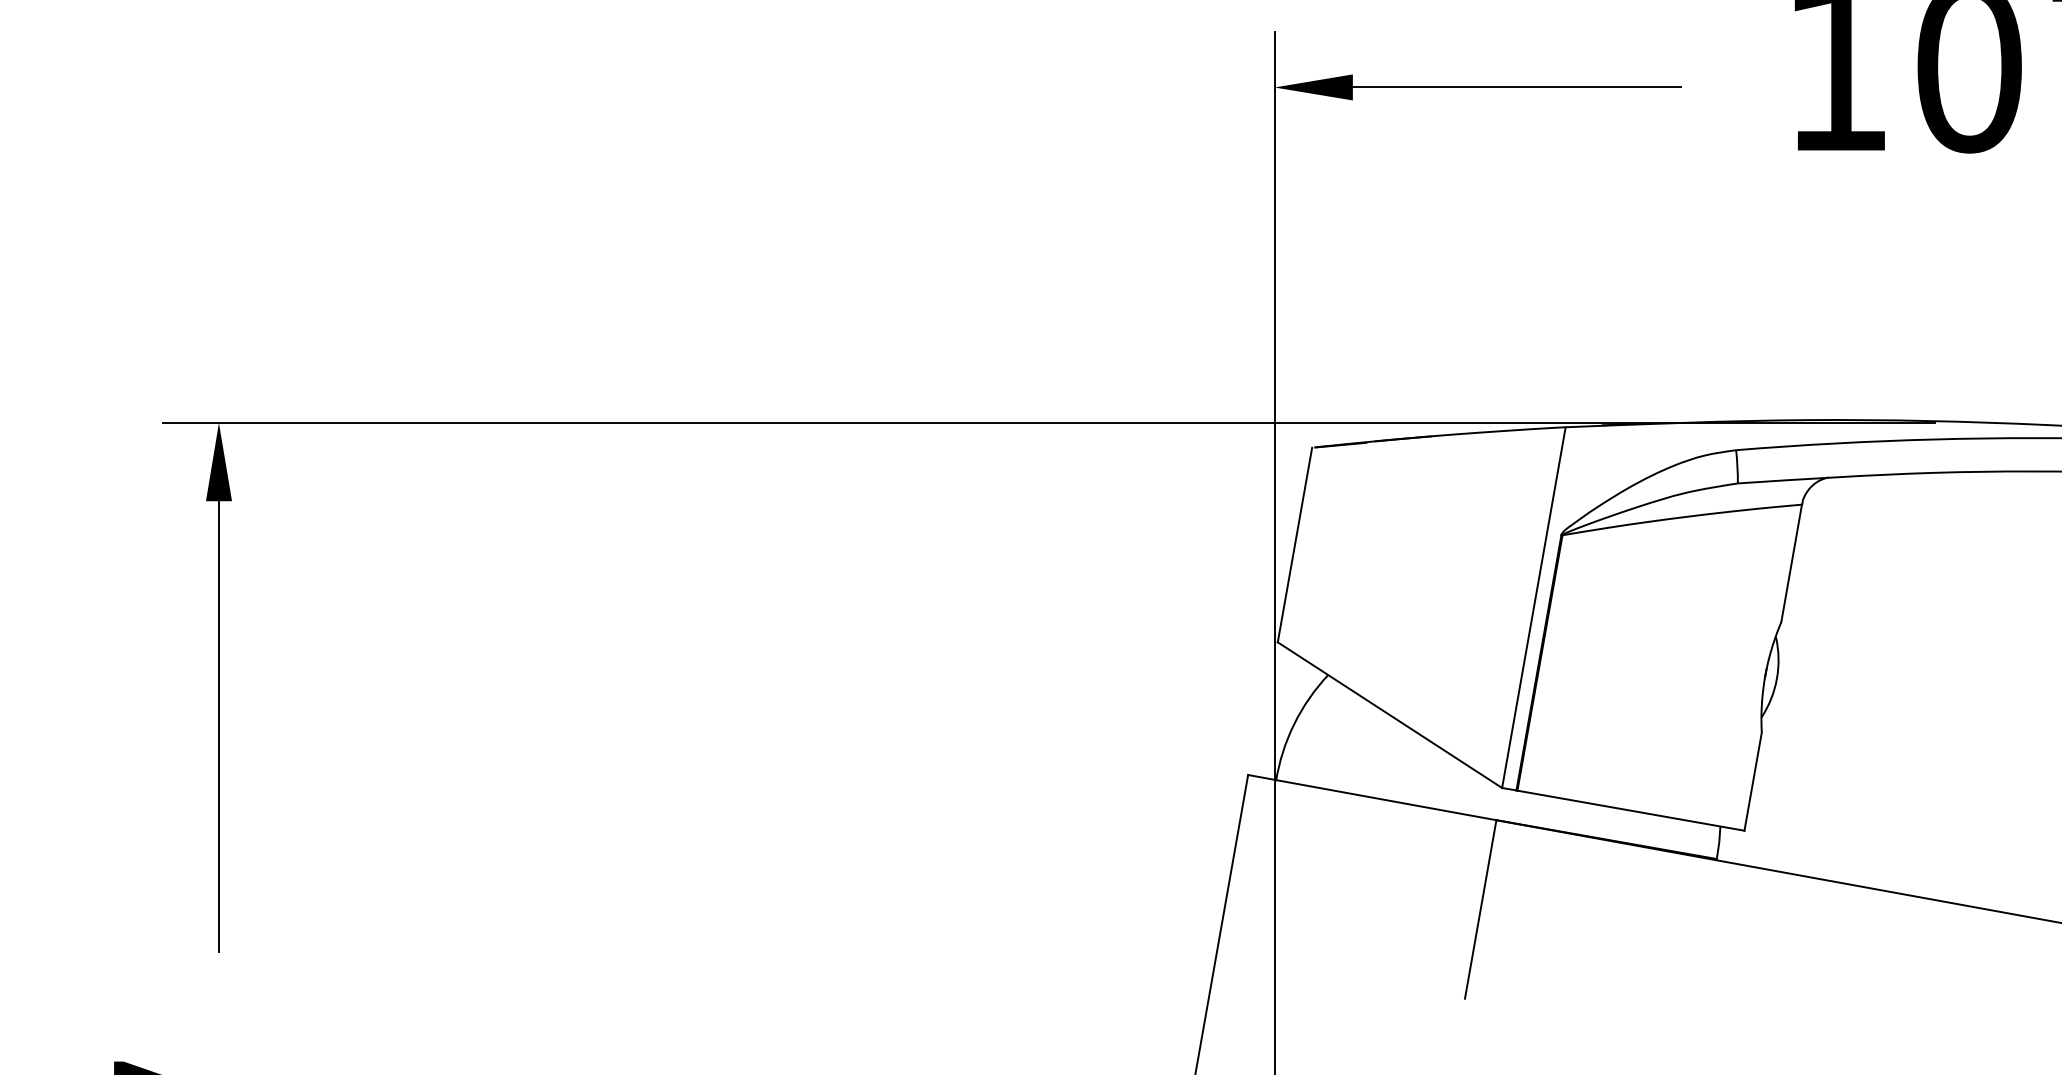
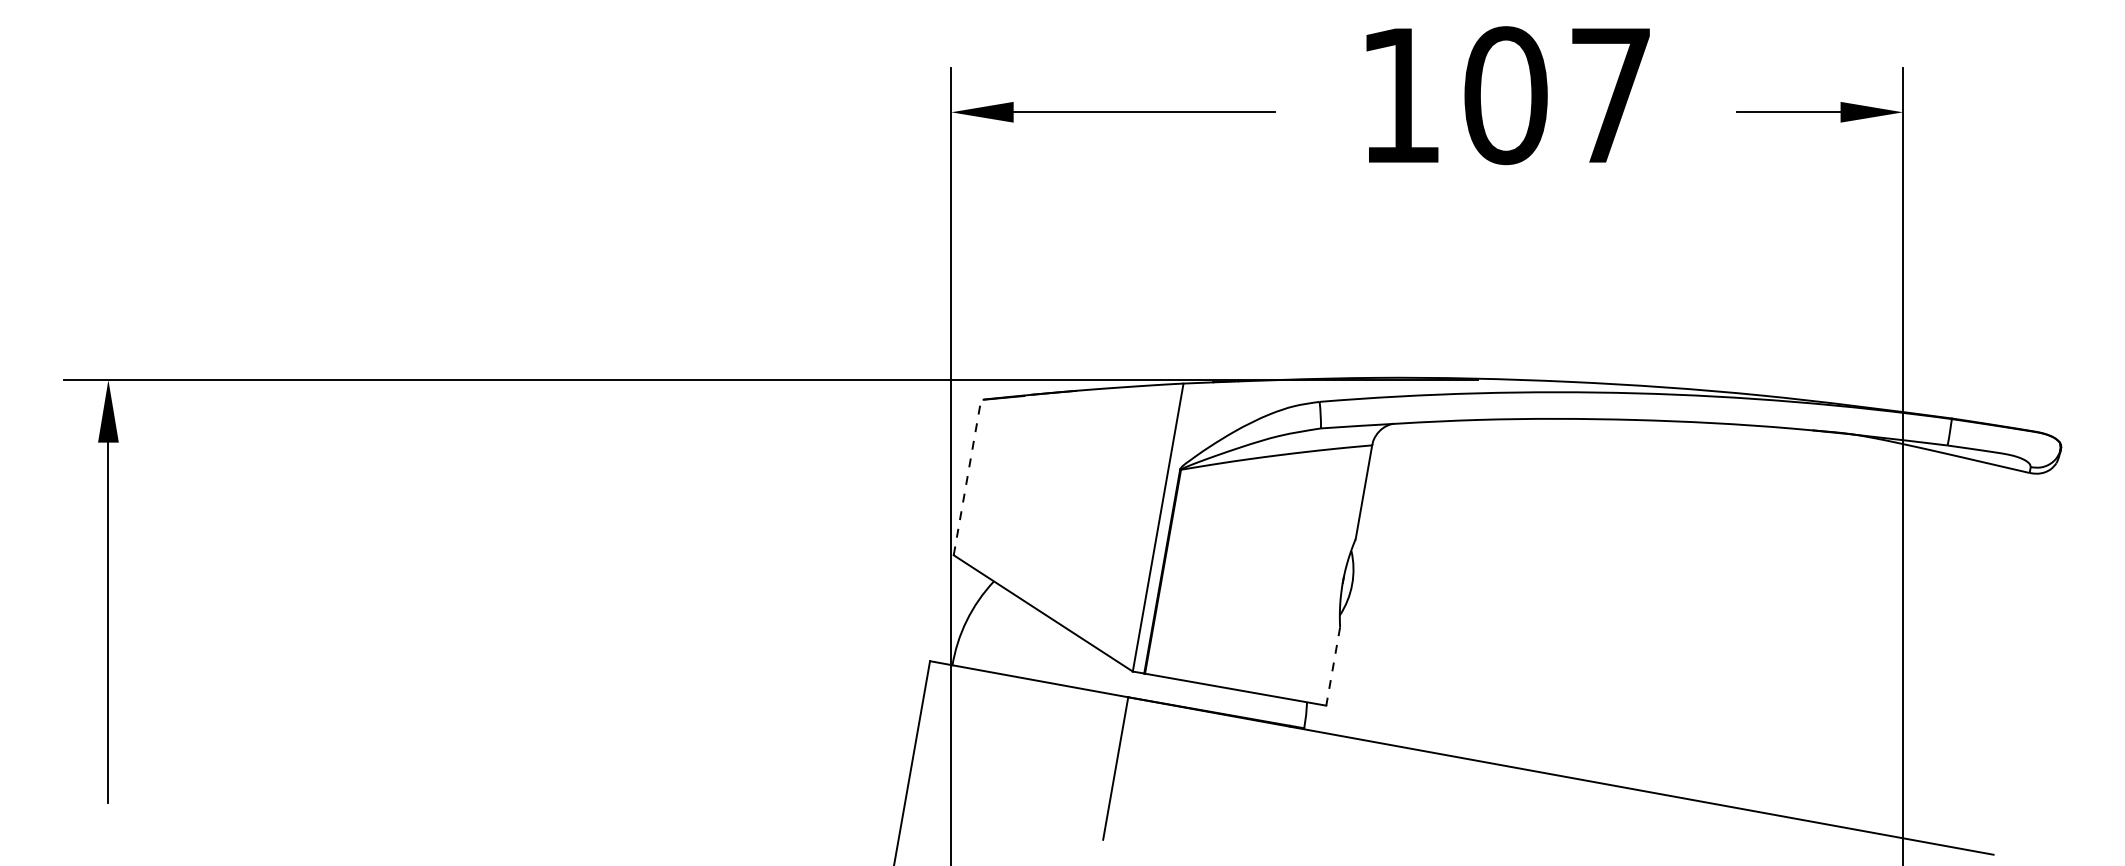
line: (1295, 544) -> (967, 477), solid -> dashed
line: (1753, 781) -> (1333, 666), solid -> dashed

